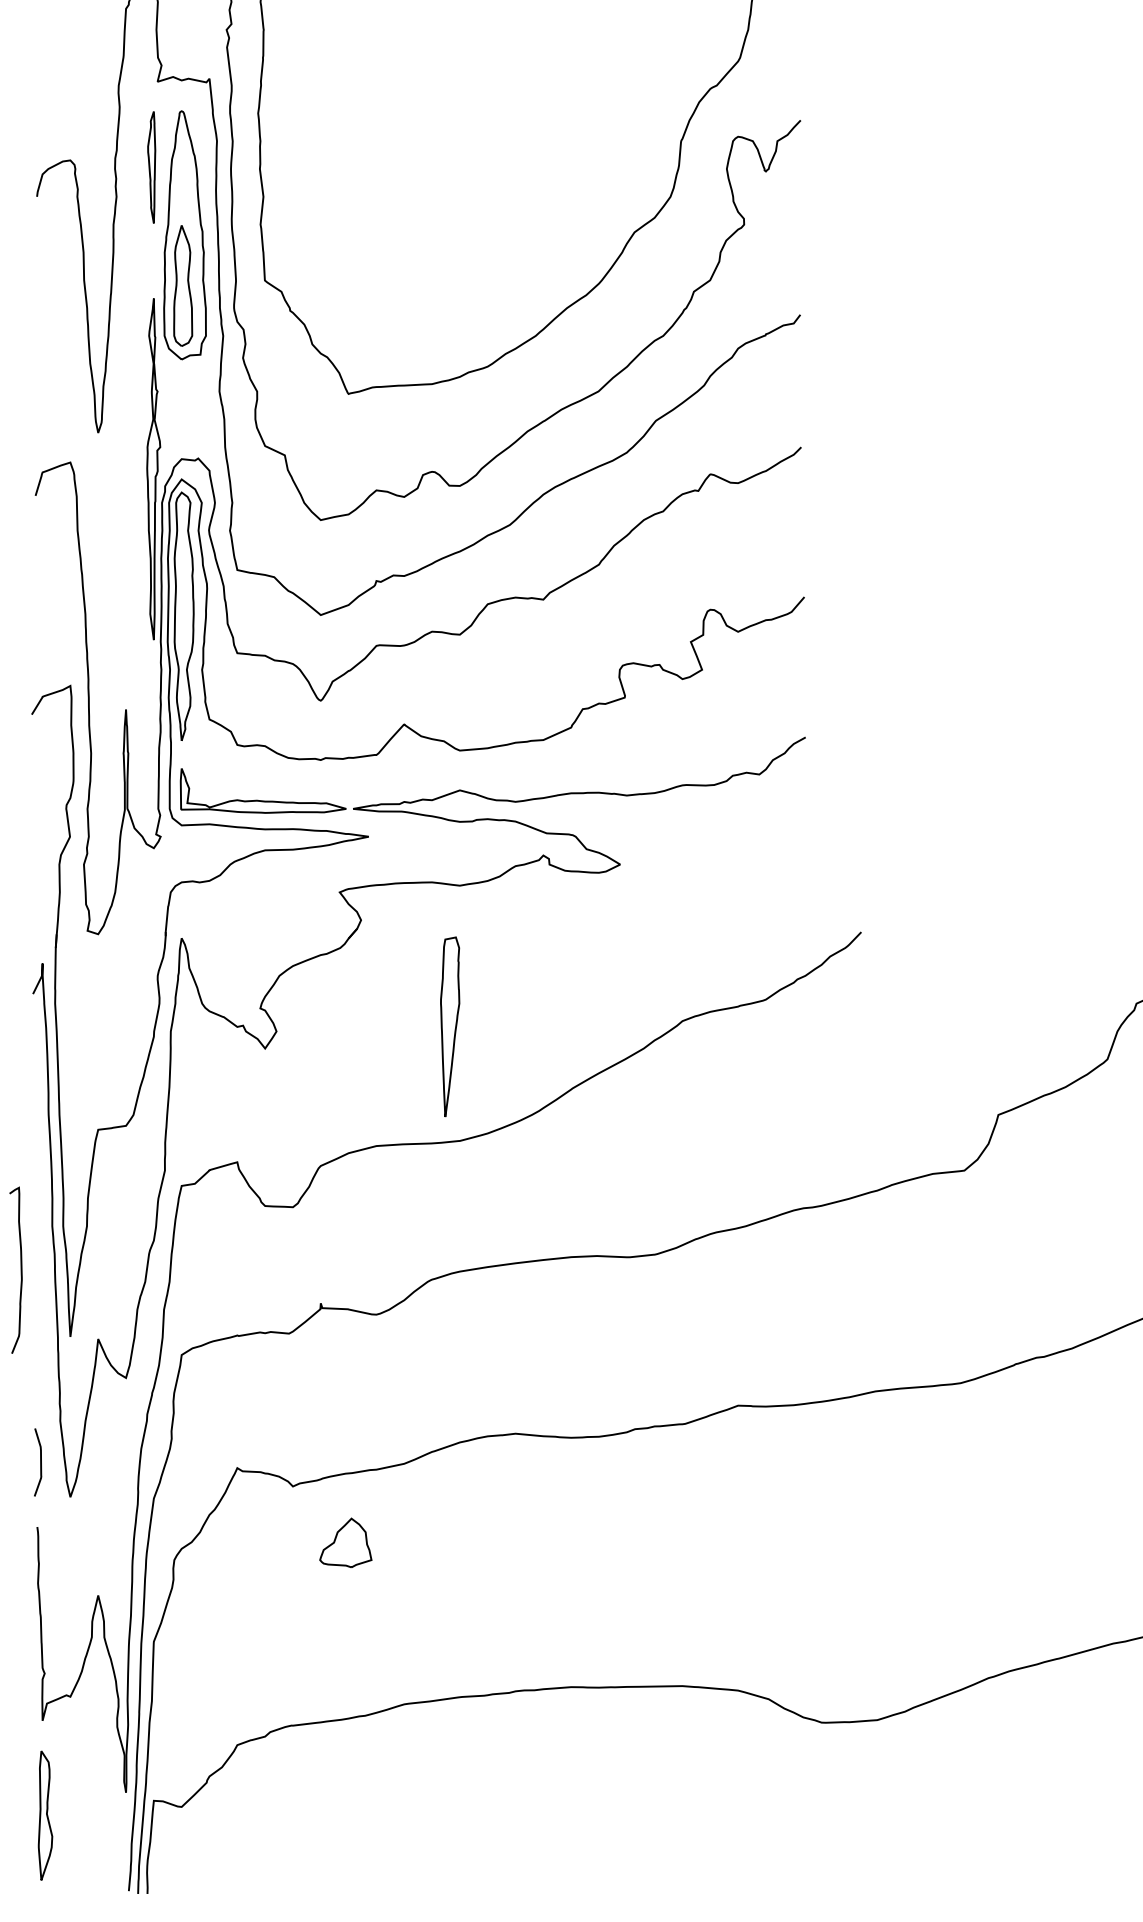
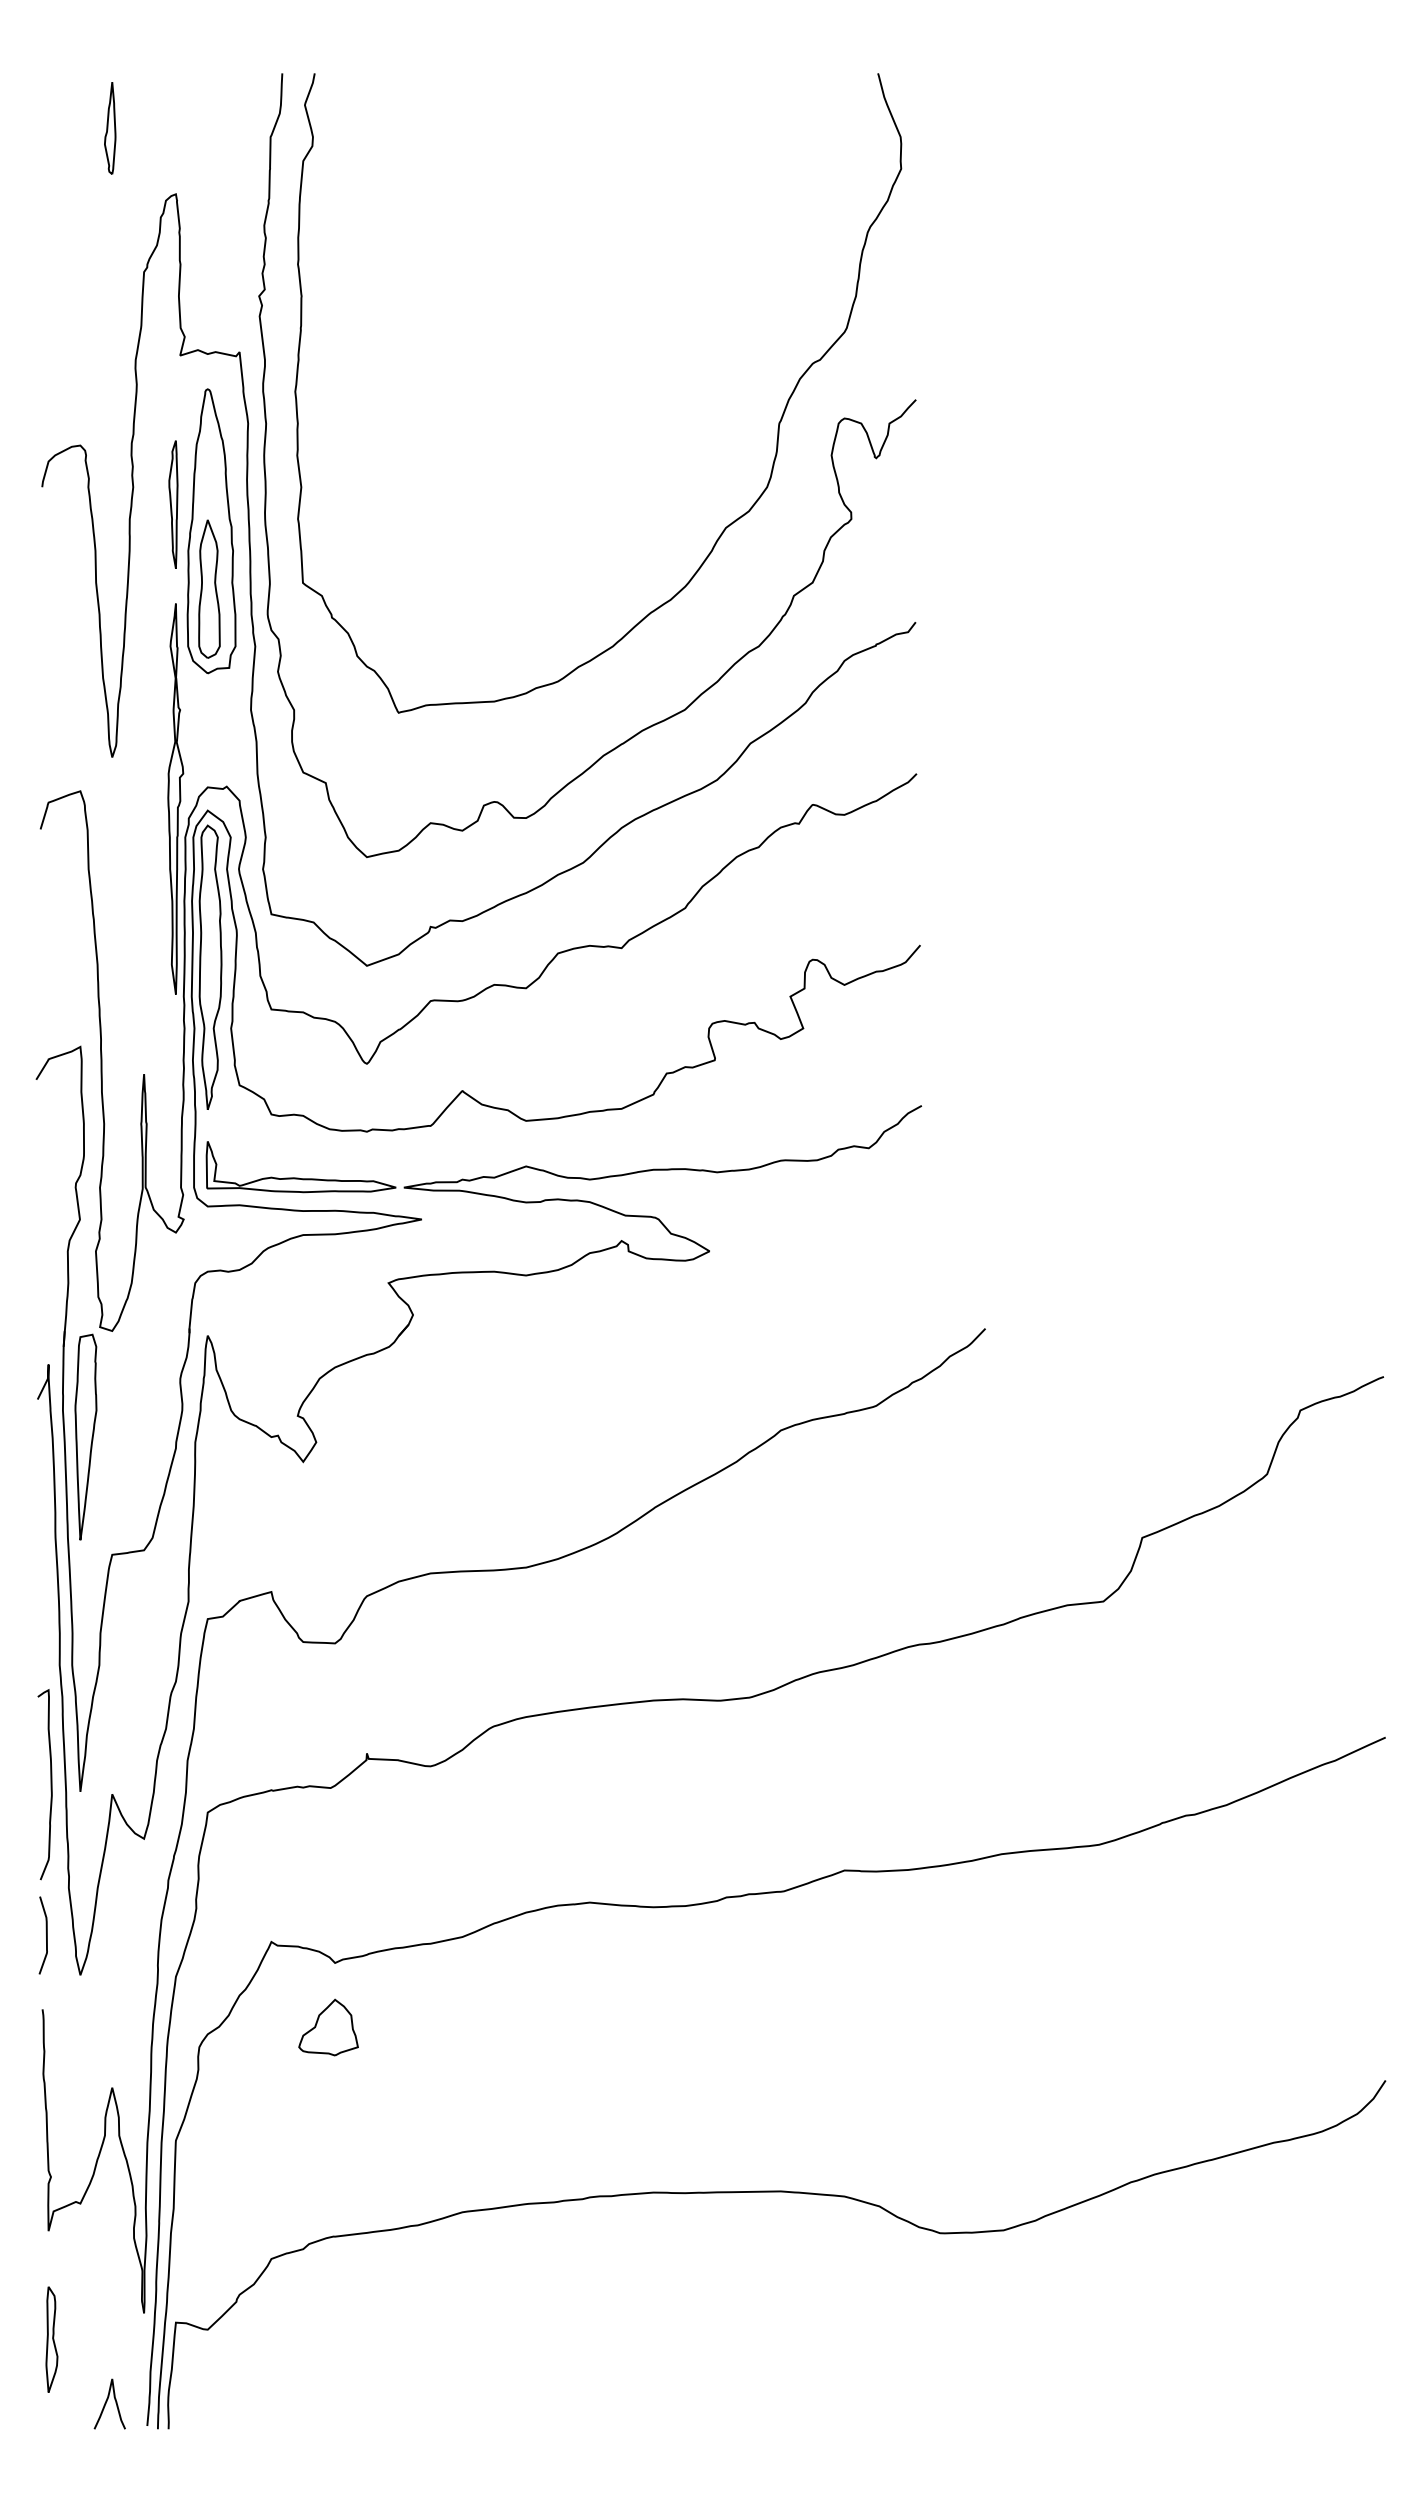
part: (151, 167) -> (173, 504), moved
part: (449, 1026) -> (85, 1436), moved
curve: (20, 1270) -> (50, 1784), moved
part: (345, 1542) -> (328, 2027), moved
part: (45, 1815) -> (51, 2339), size x0.71
curve: (94, 1869) -> (107, 2401), added

